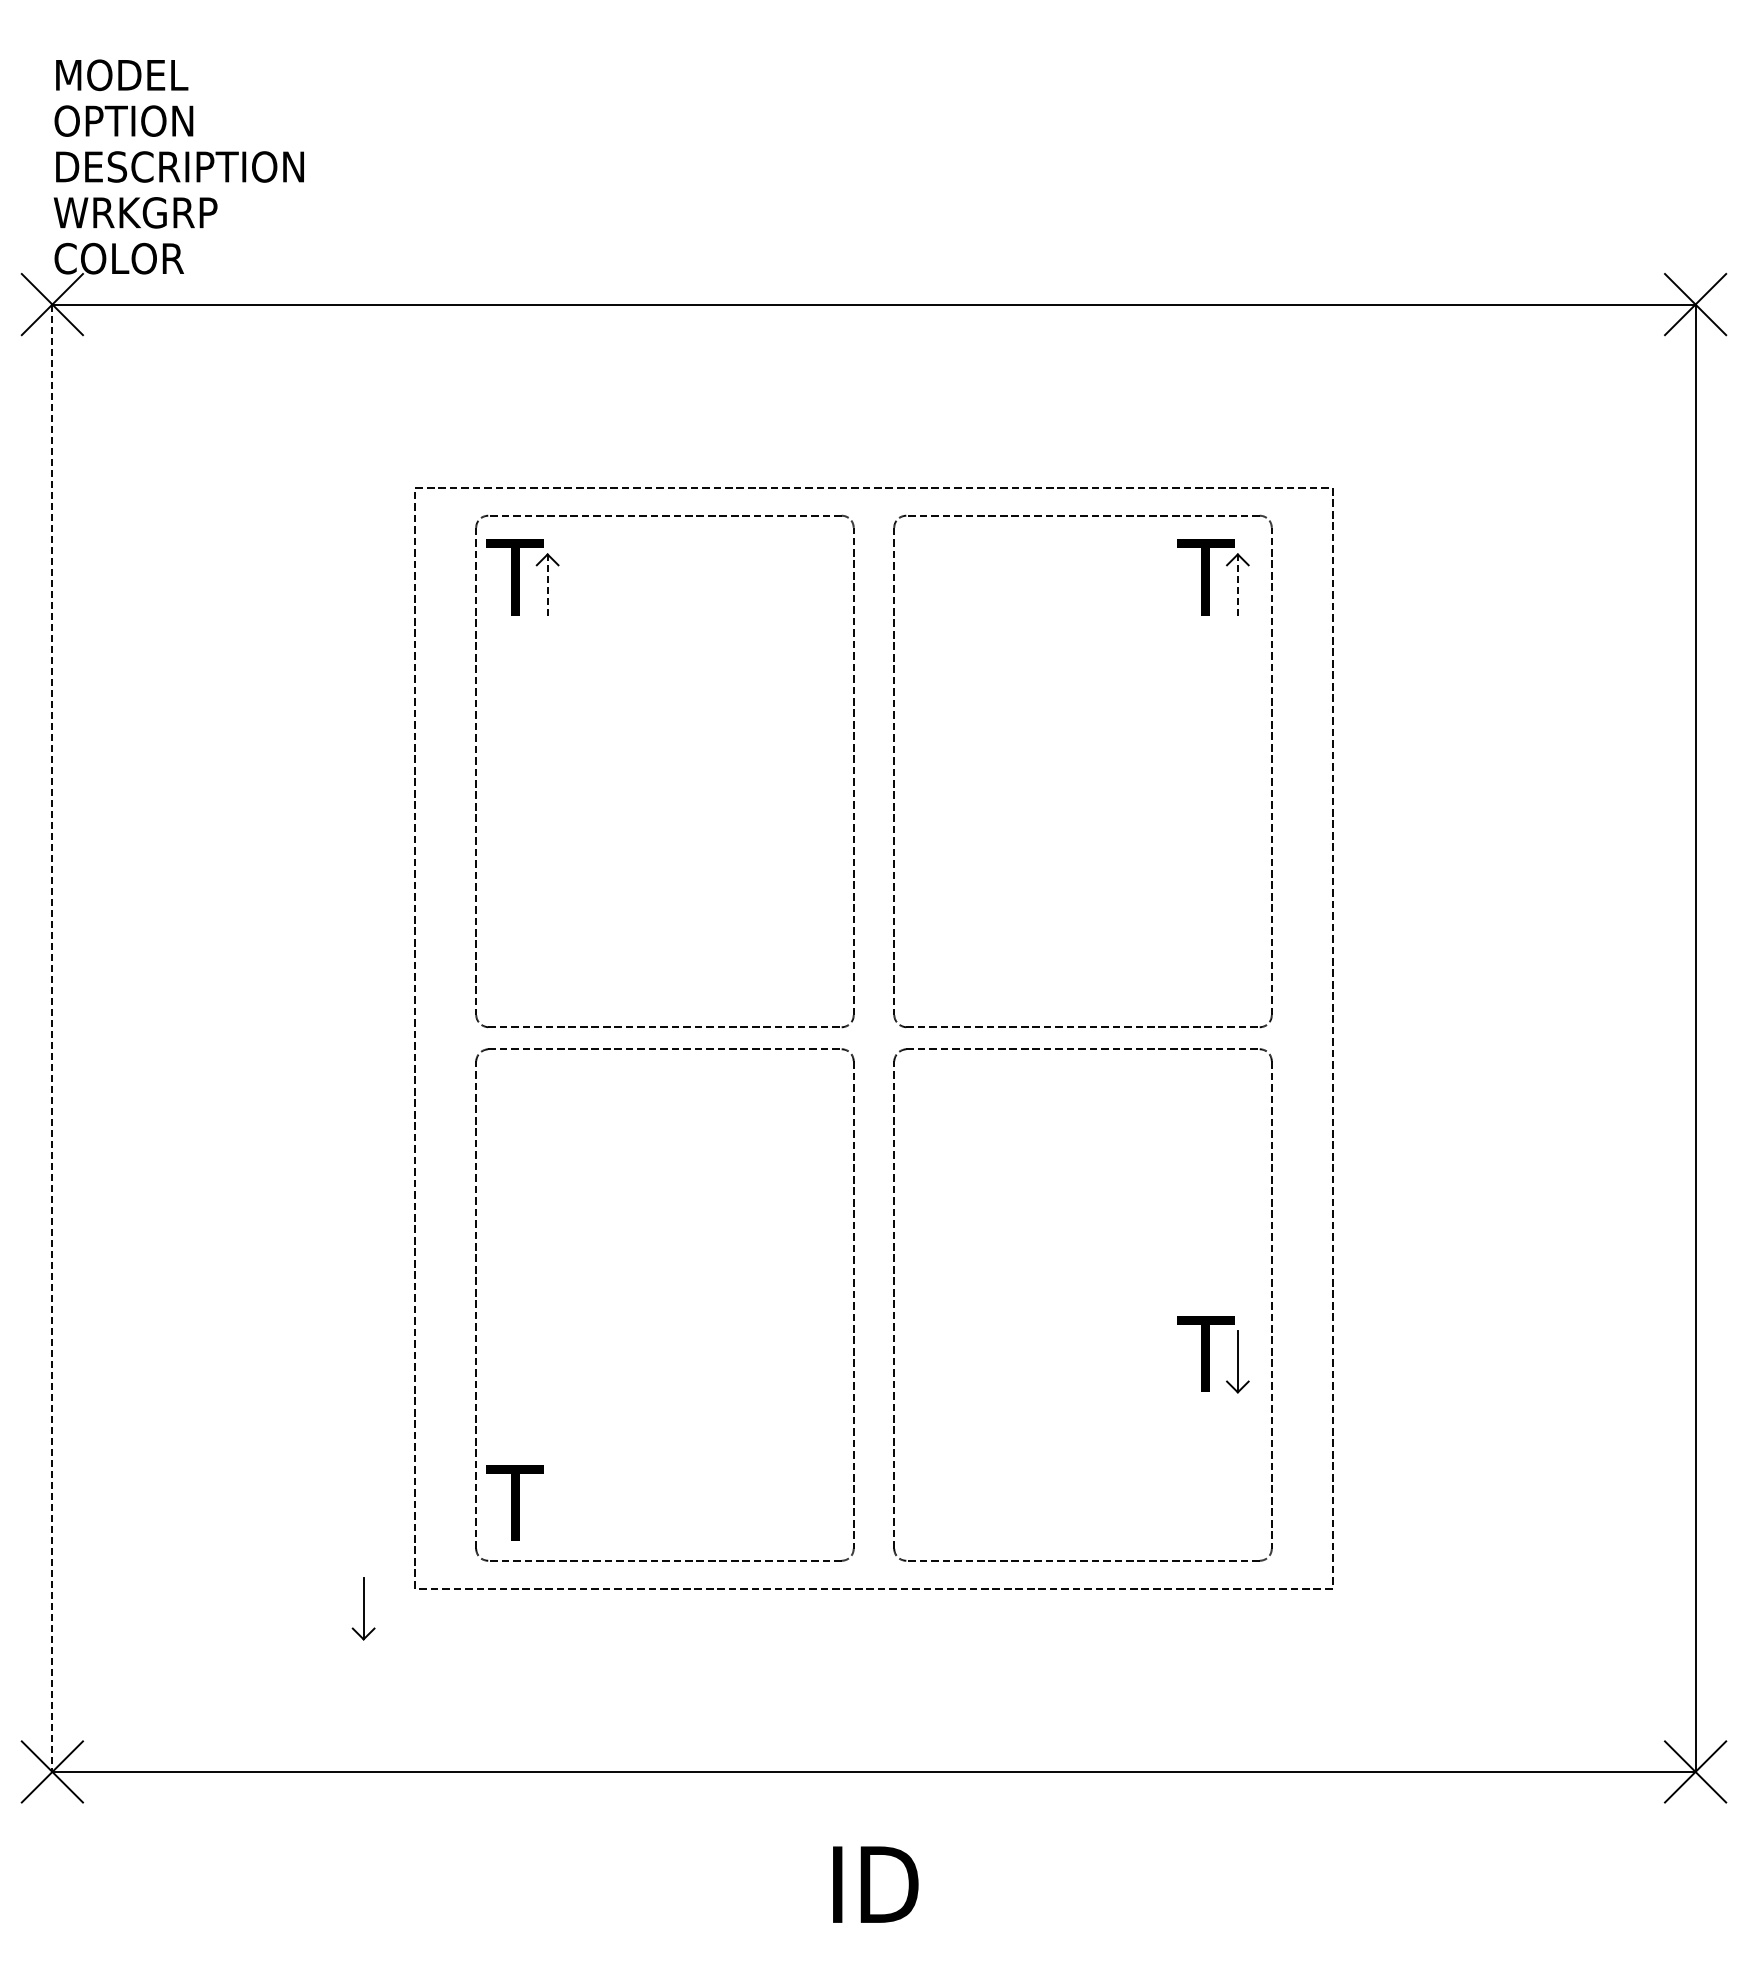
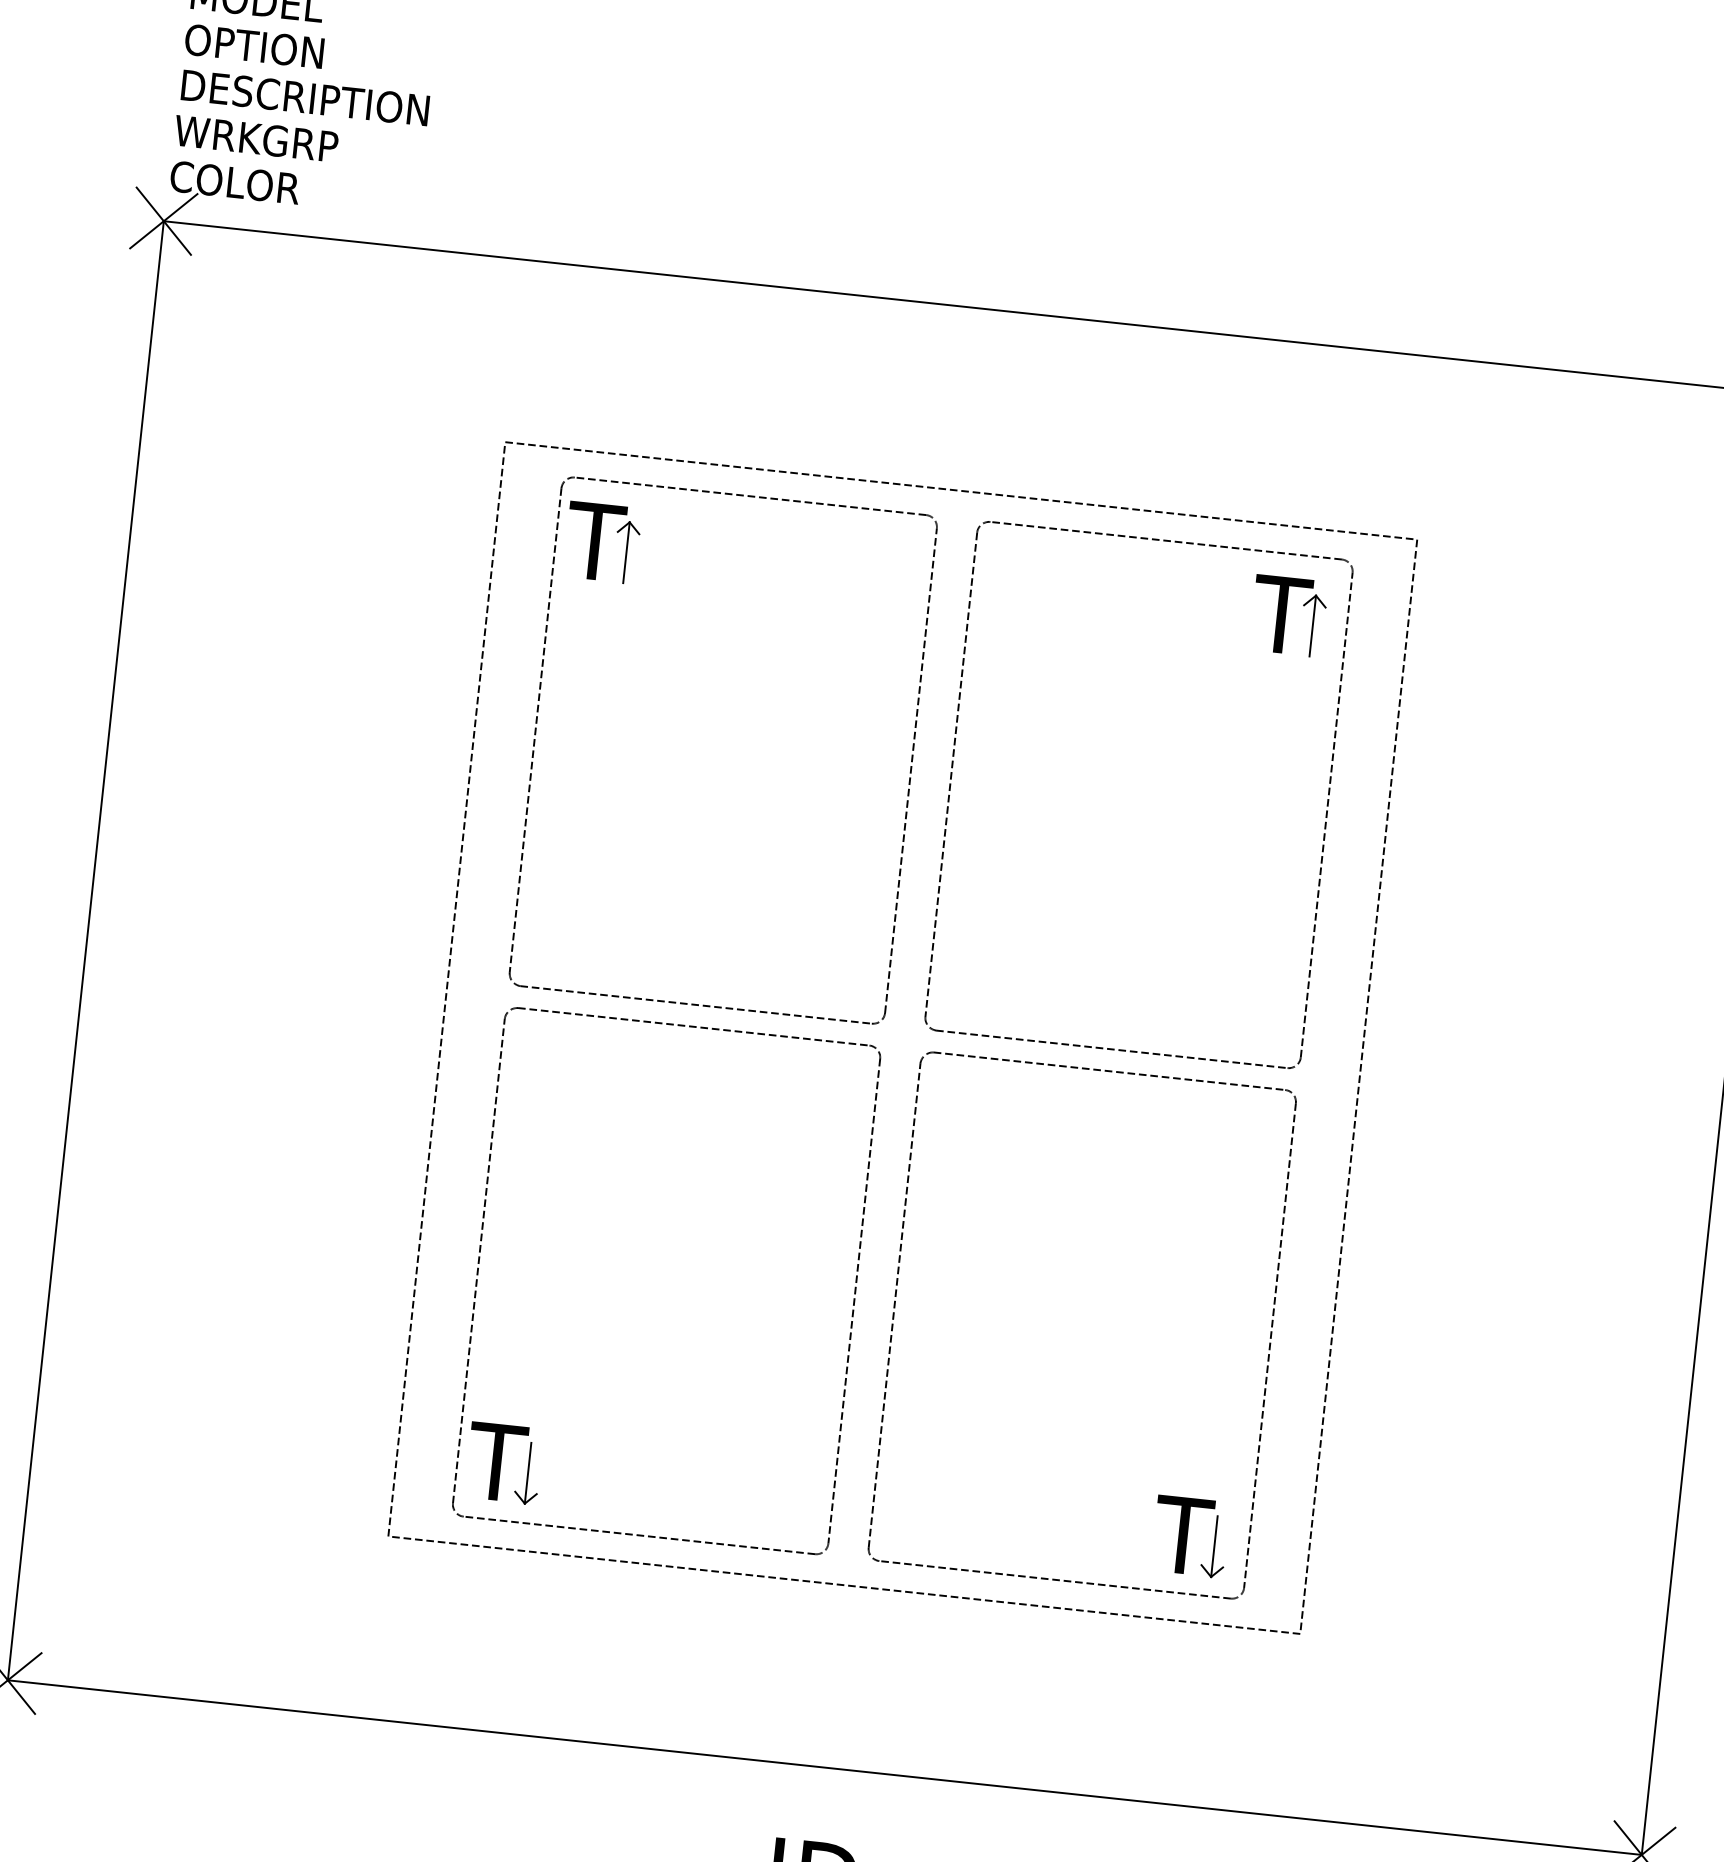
line: (547, 585) -> (626, 553), dashed -> solid
line: (1237, 585) -> (1312, 626), dashed -> solid
line: (52, 1038) -> (85, 951), dashed -> solid
part: (1213, 1354) -> (1190, 1536), moved
part: (363, 1608) -> (527, 1472), moved

